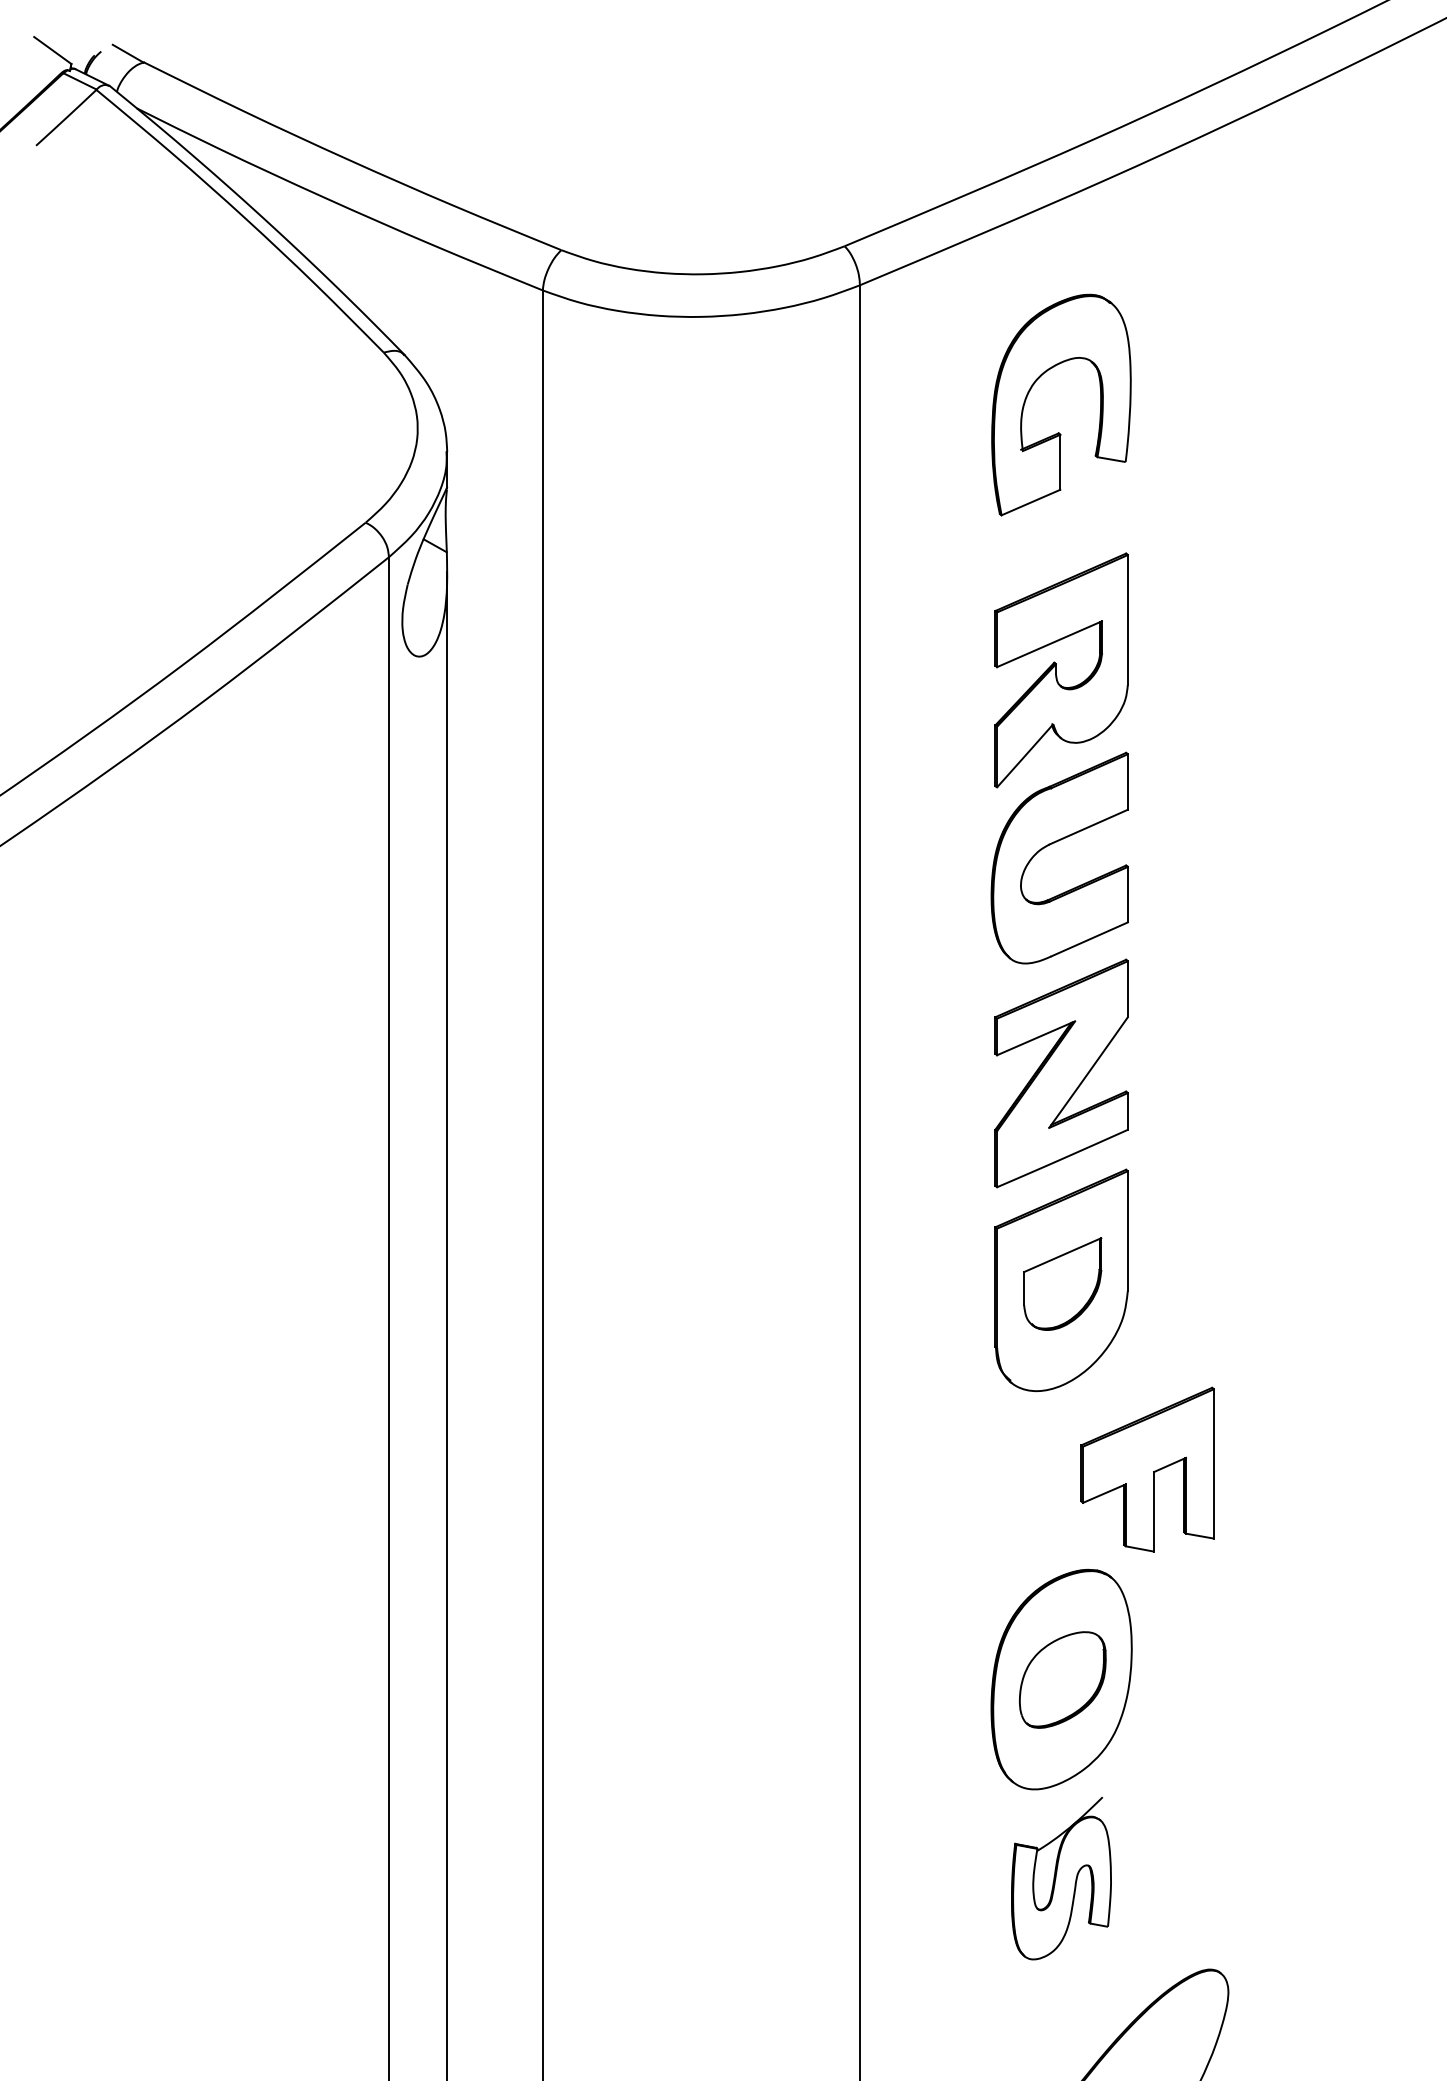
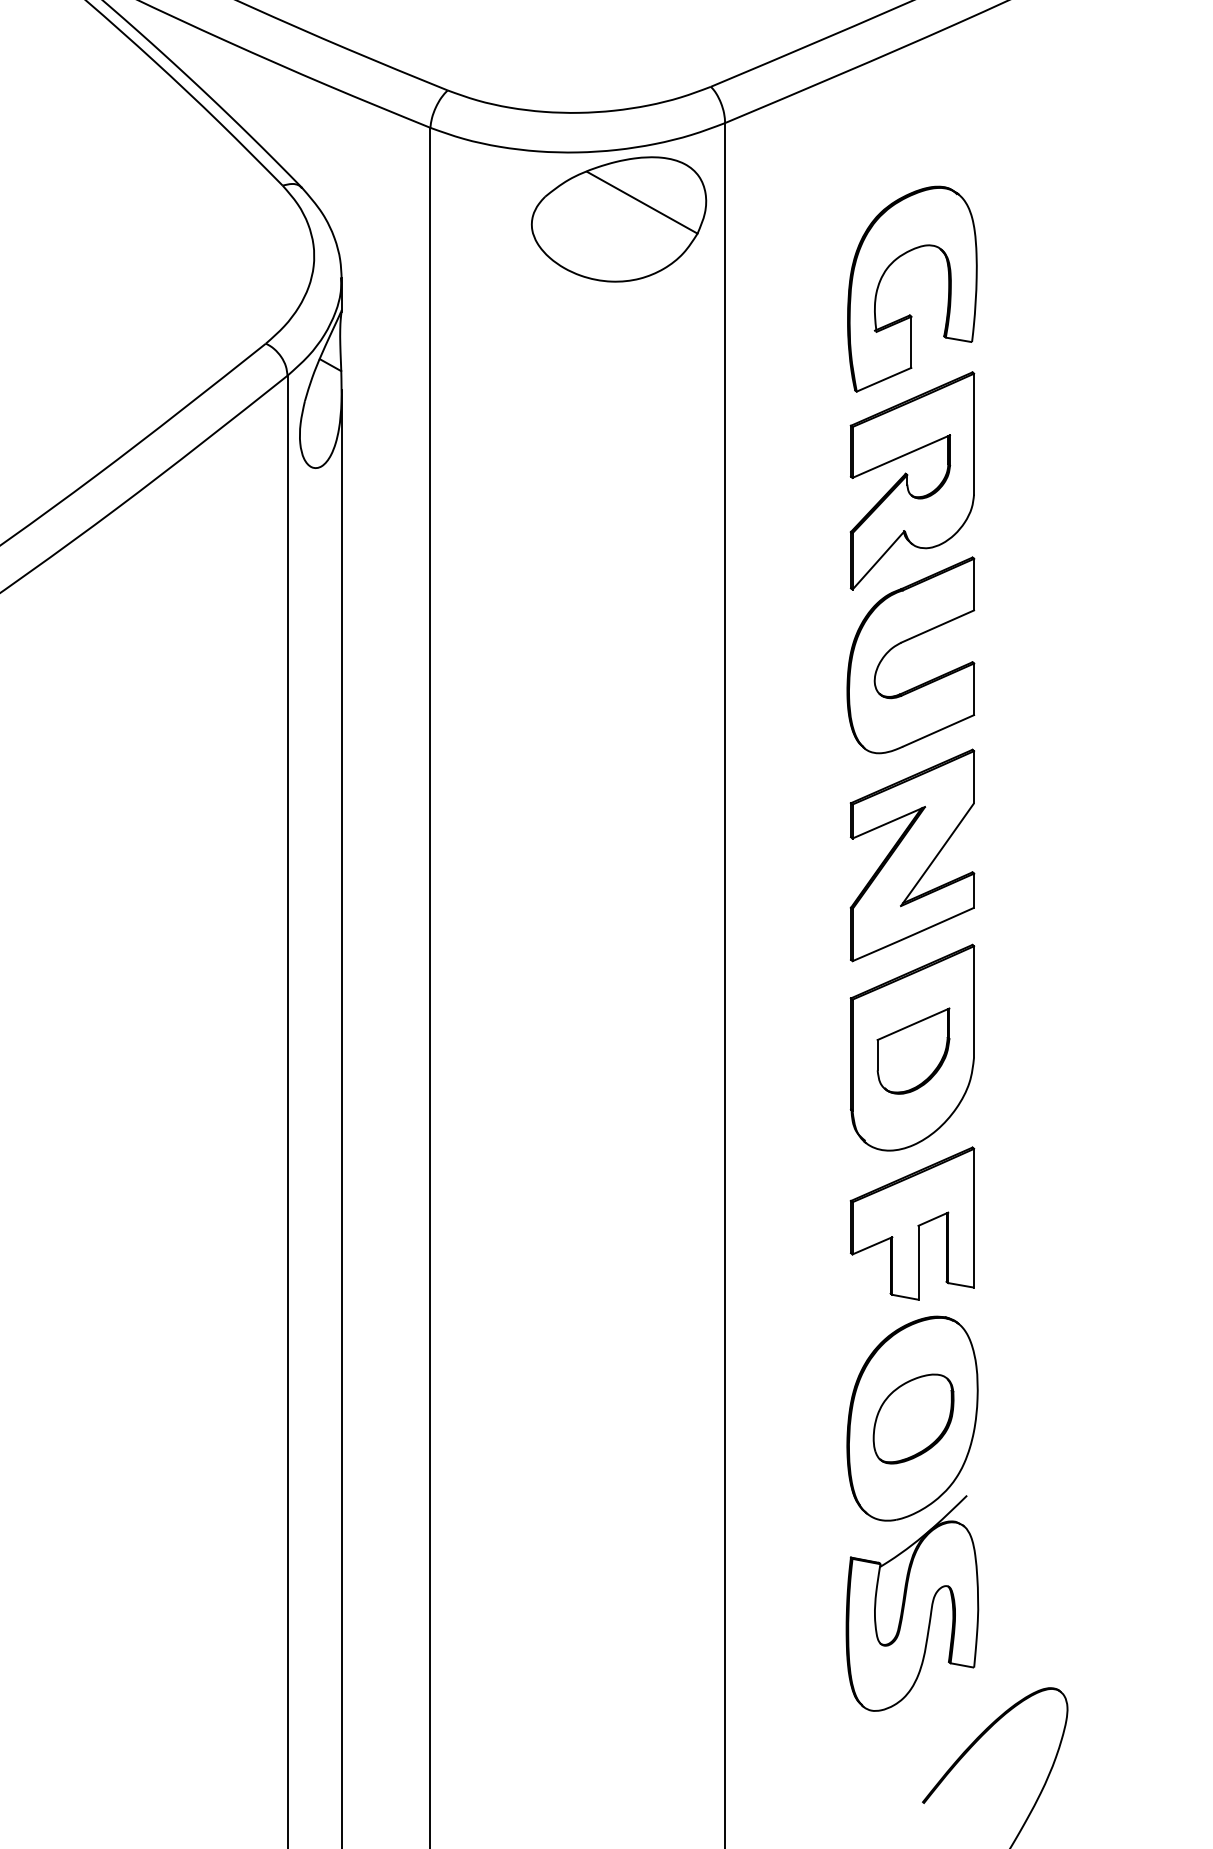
part: (745, 388) -> (618, 218), added
part: (1059, 432) -> (910, 314), moved
part: (1147, 1469) -> (912, 1223), moved
part: (1061, 1878) -> (912, 1603), size x1.43

